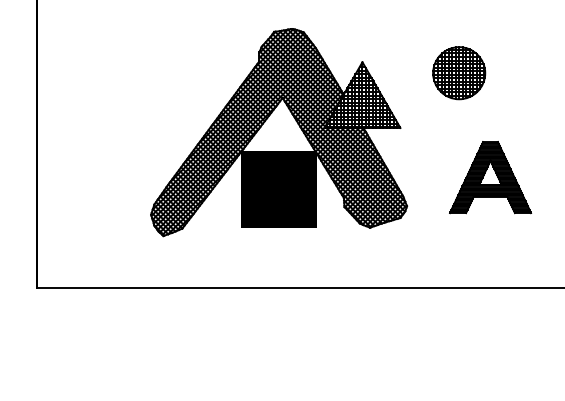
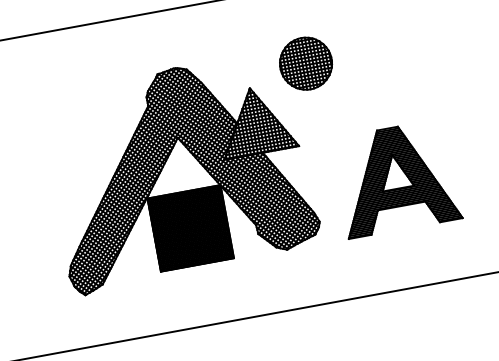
part: (459, 73) -> (306, 63), moved
part: (490, 177) -> (396, 178), size x1.43

